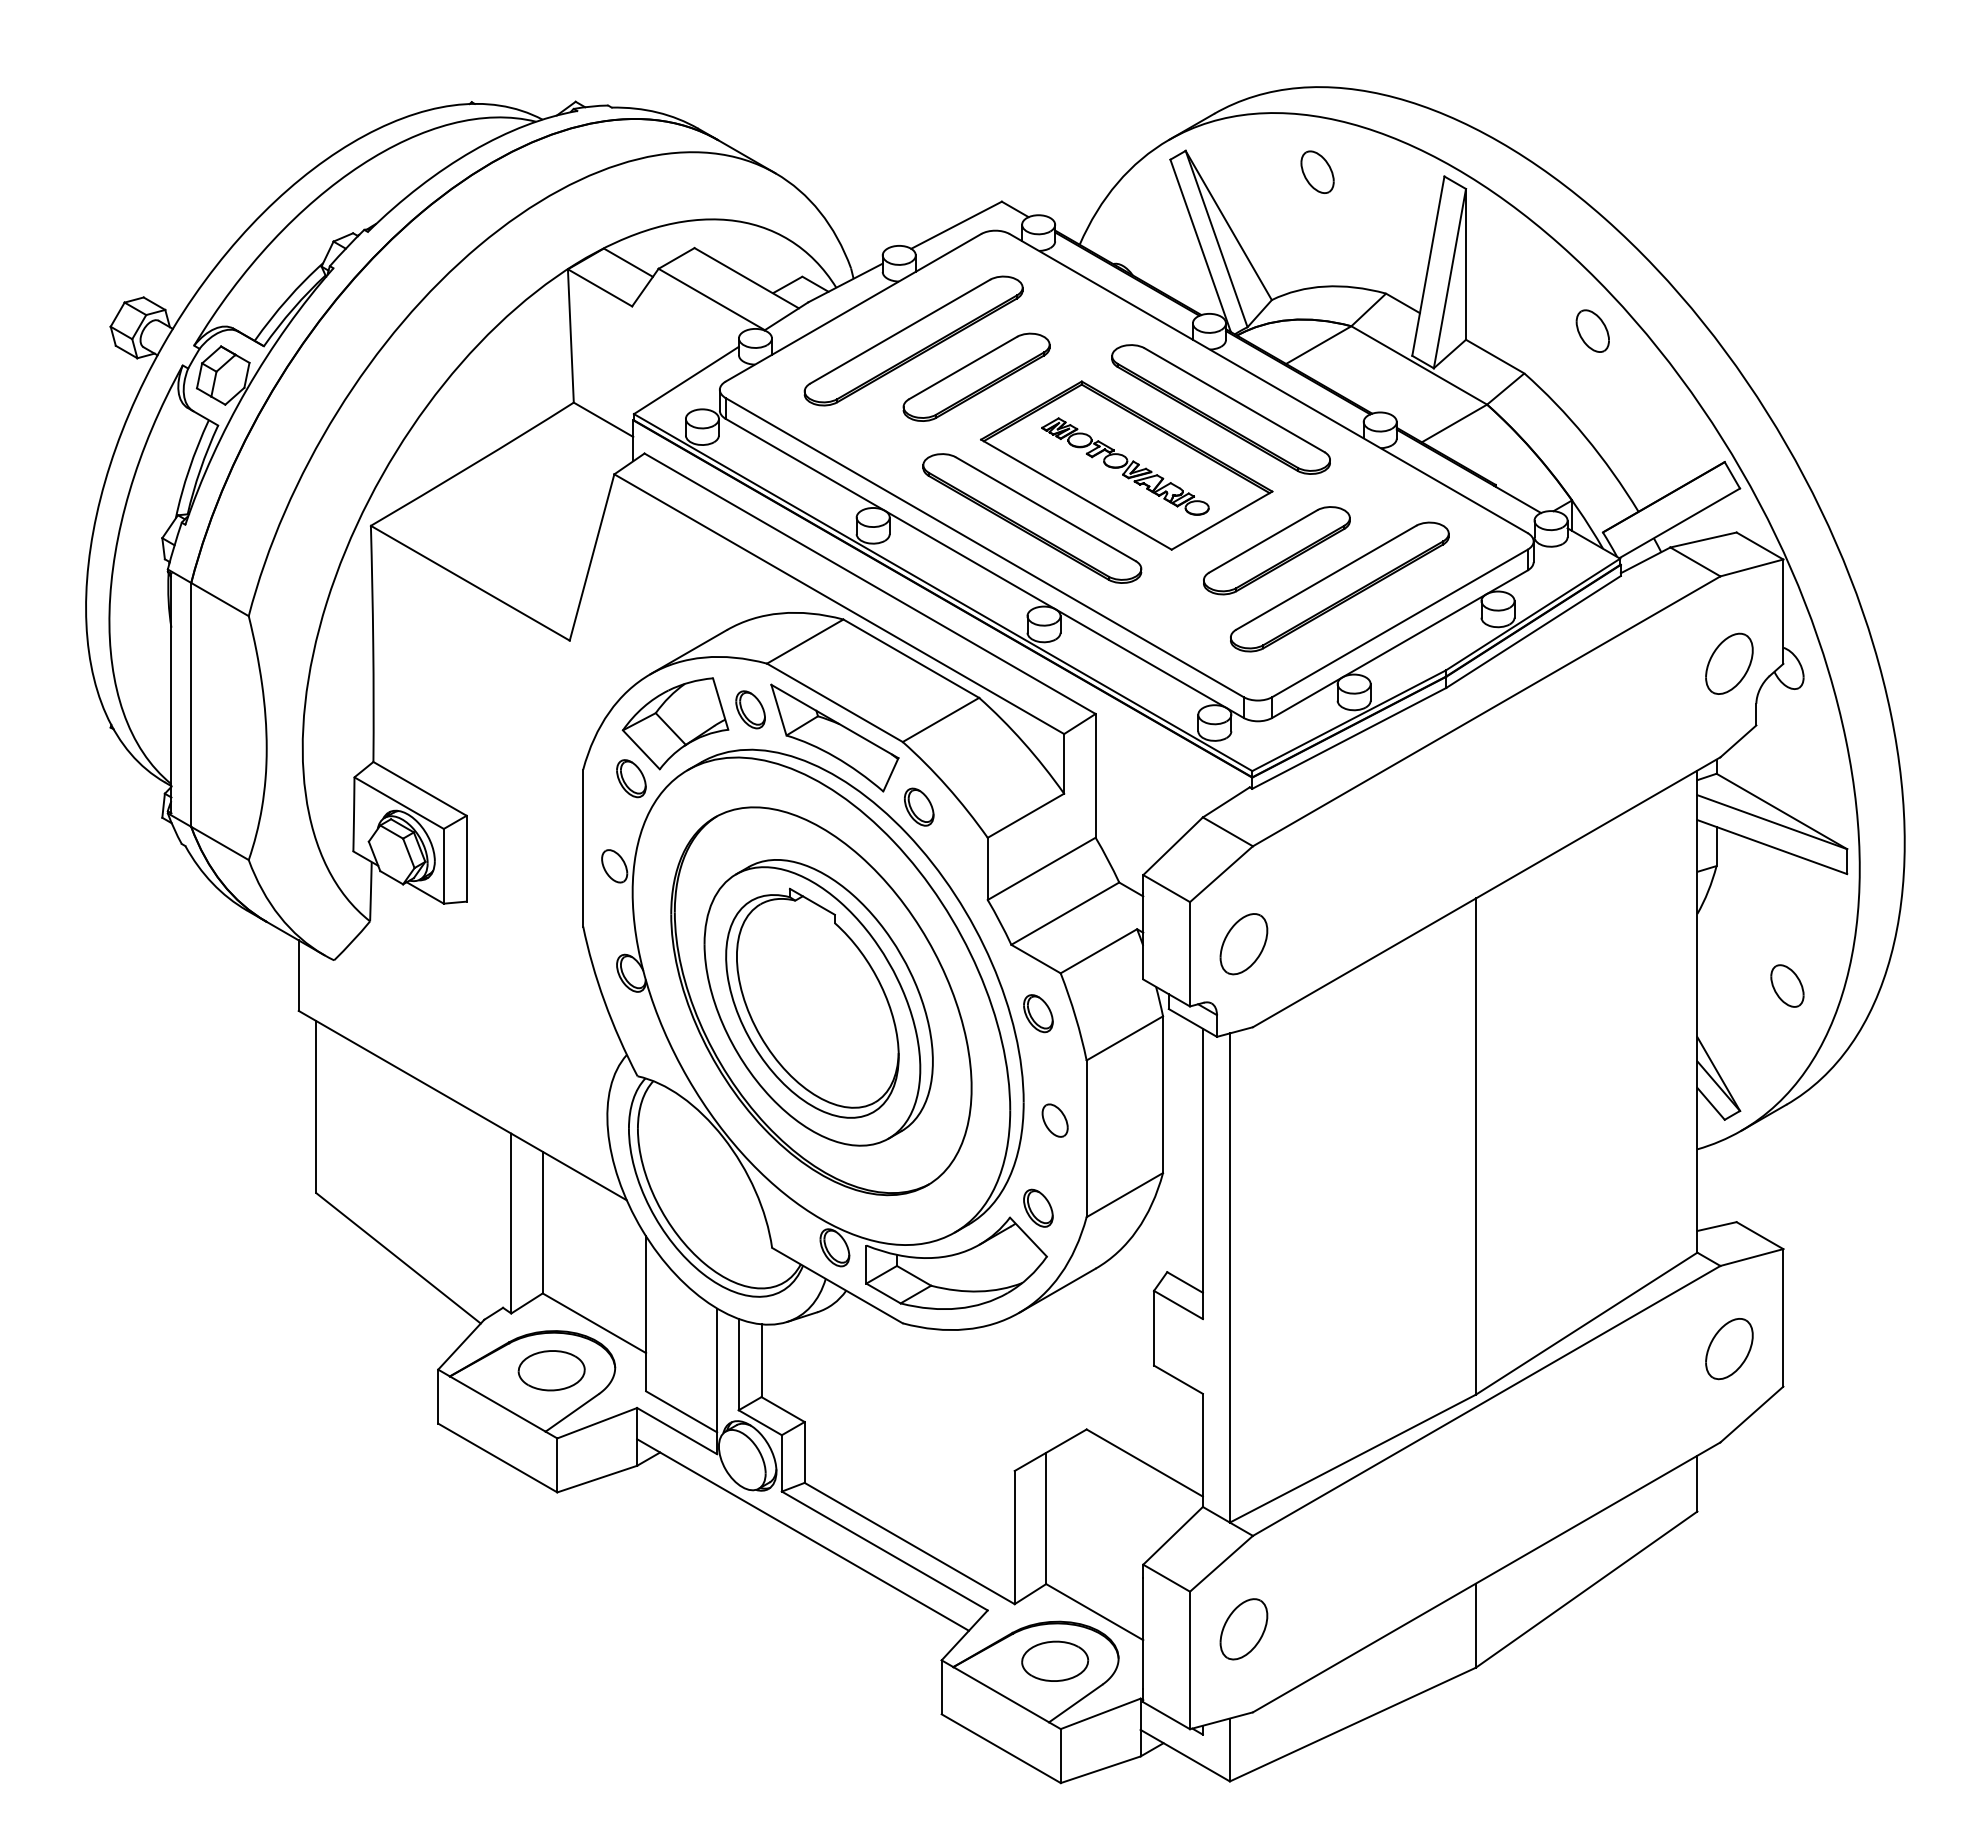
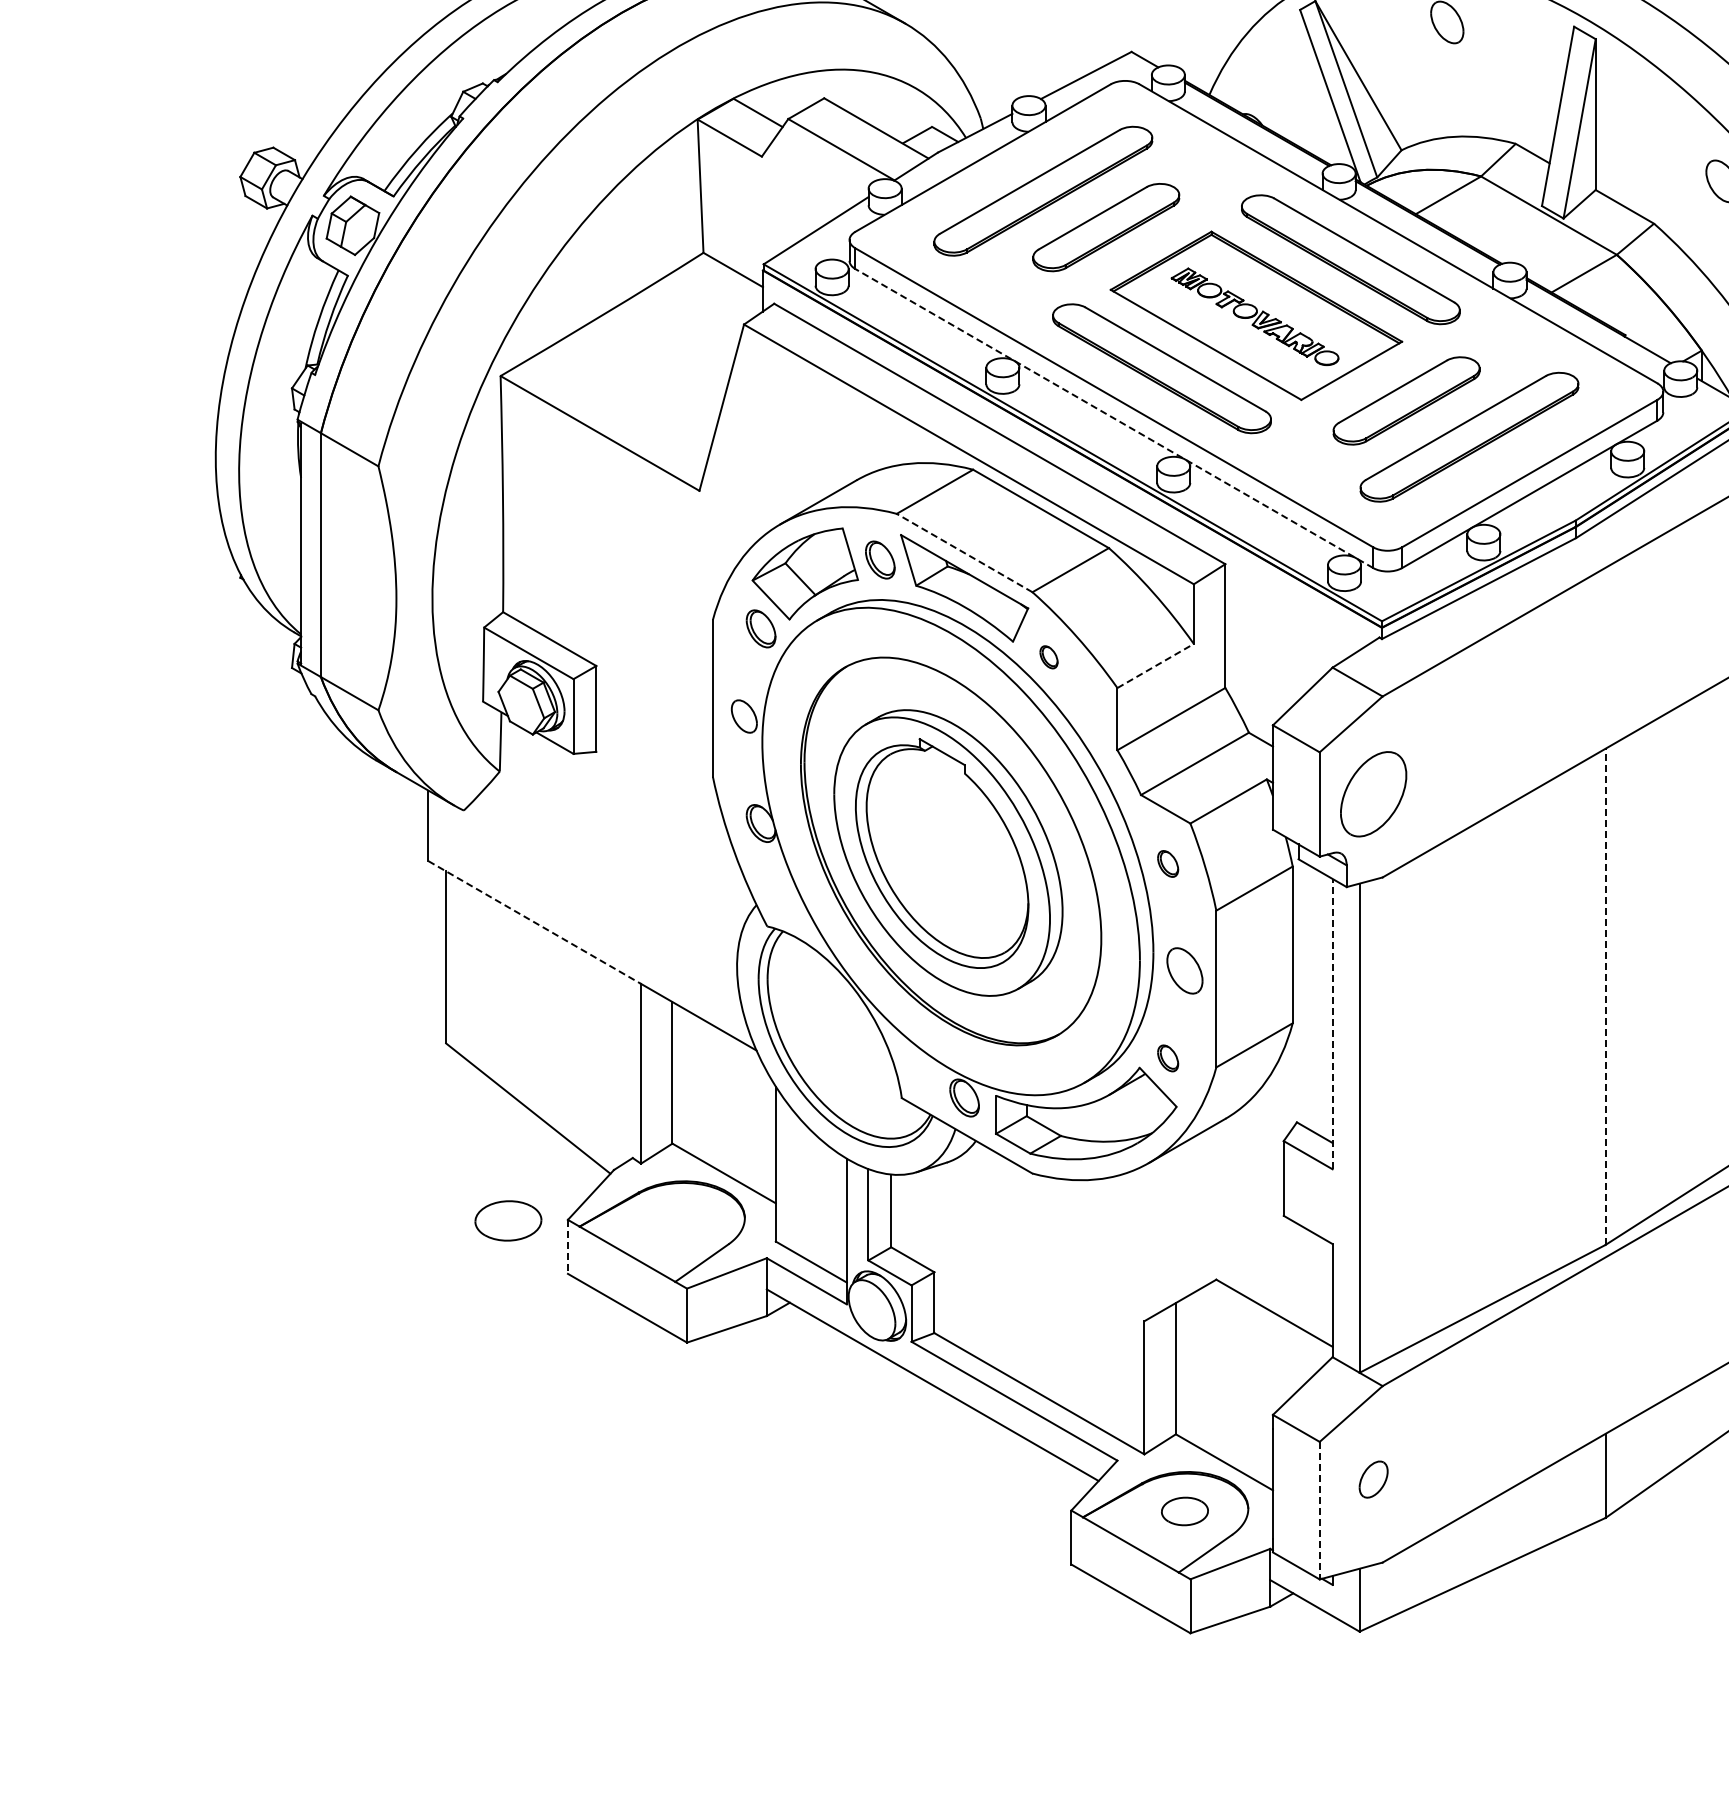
line: (984, 568) -> (1114, 418), solid -> dashed
line: (834, 702) -> (964, 552), solid -> dashed
part: (919, 806) -> (1049, 656), size x0.6
line: (1026, 815) -> (1156, 665), solid -> dashed
part: (1243, 944) -> (1373, 794), size x1.4
part: (1038, 1013) -> (1168, 863), size x0.7
line: (405, 1072) -> (535, 922), solid -> dashed
part: (1054, 1120) -> (1184, 970), size x1.4
line: (1475, 1146) -> (1605, 996), solid -> dashed
line: (1202, 1173) -> (1332, 1023), solid -> dashed
part: (1038, 1207) -> (1168, 1057), size x0.7
part: (551, 1370) -> (508, 1220), moved
line: (438, 1396) -> (568, 1246), solid -> dashed
part: (1243, 1629) -> (1373, 1479), size x0.6
part: (1055, 1660) -> (1185, 1510), size x0.7
line: (1190, 1660) -> (1320, 1510), solid -> dashed

